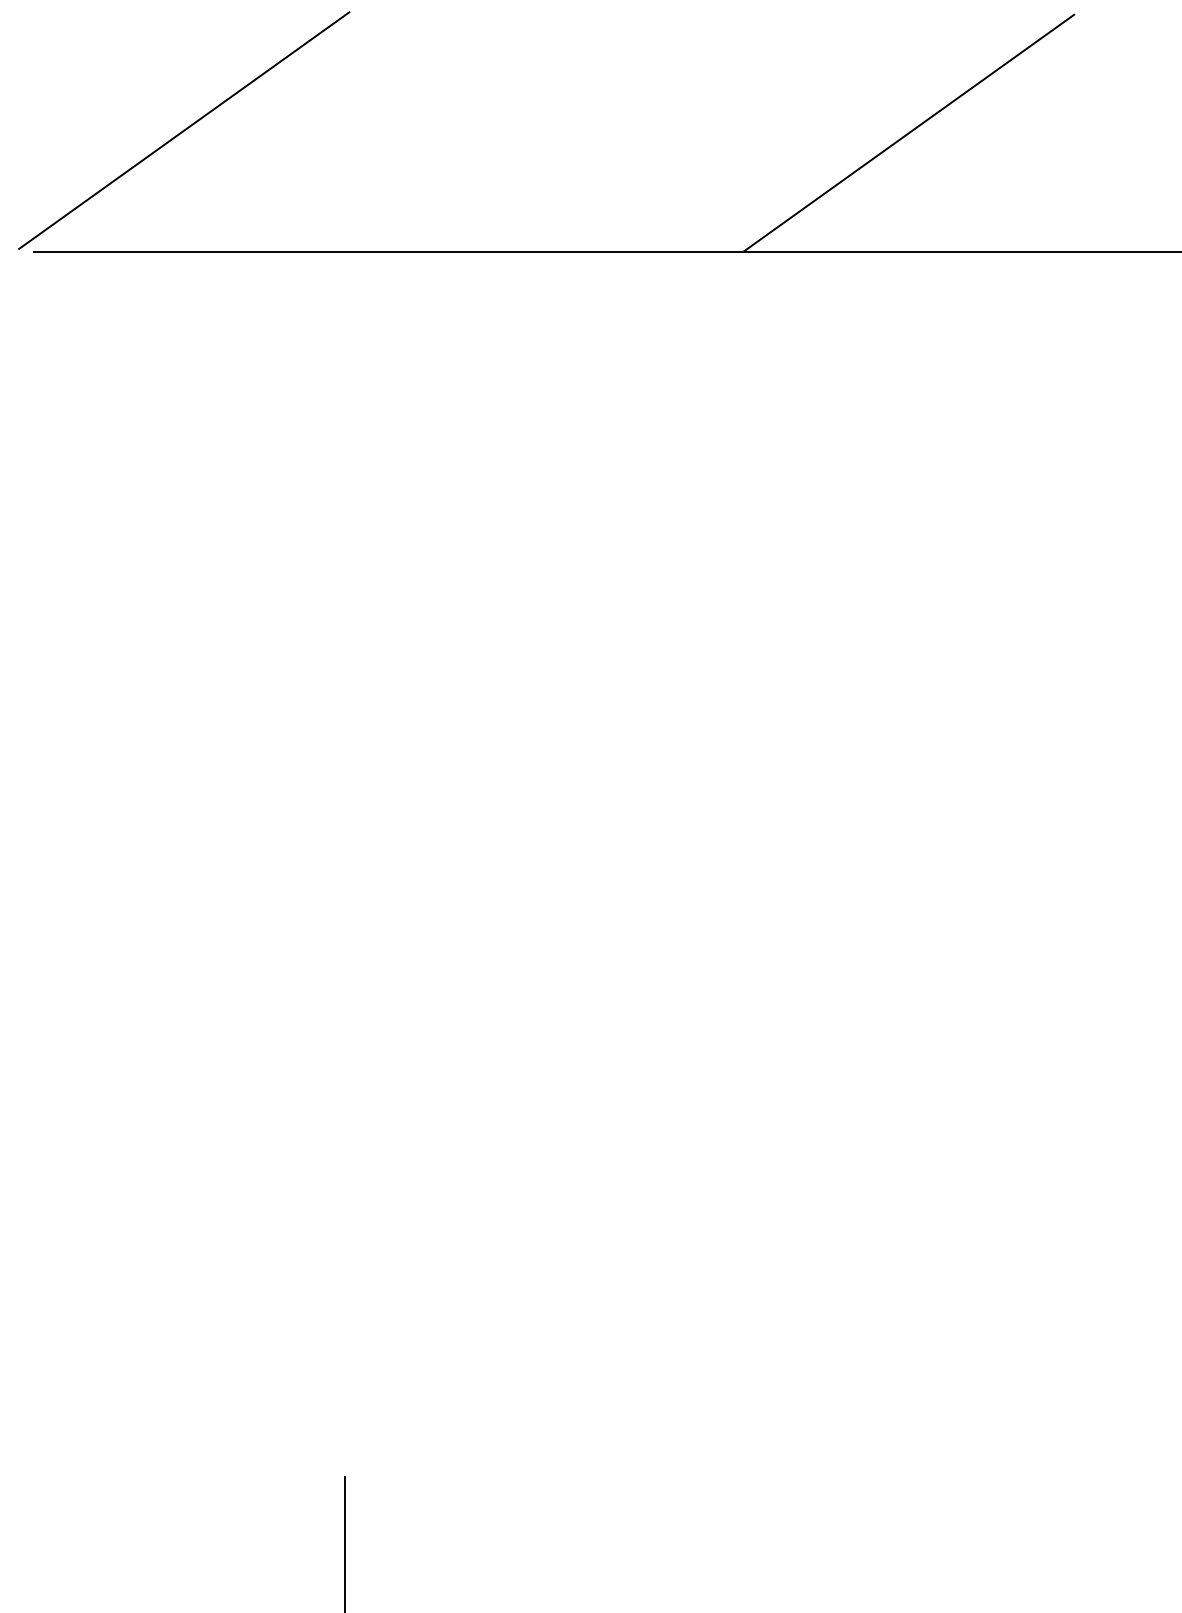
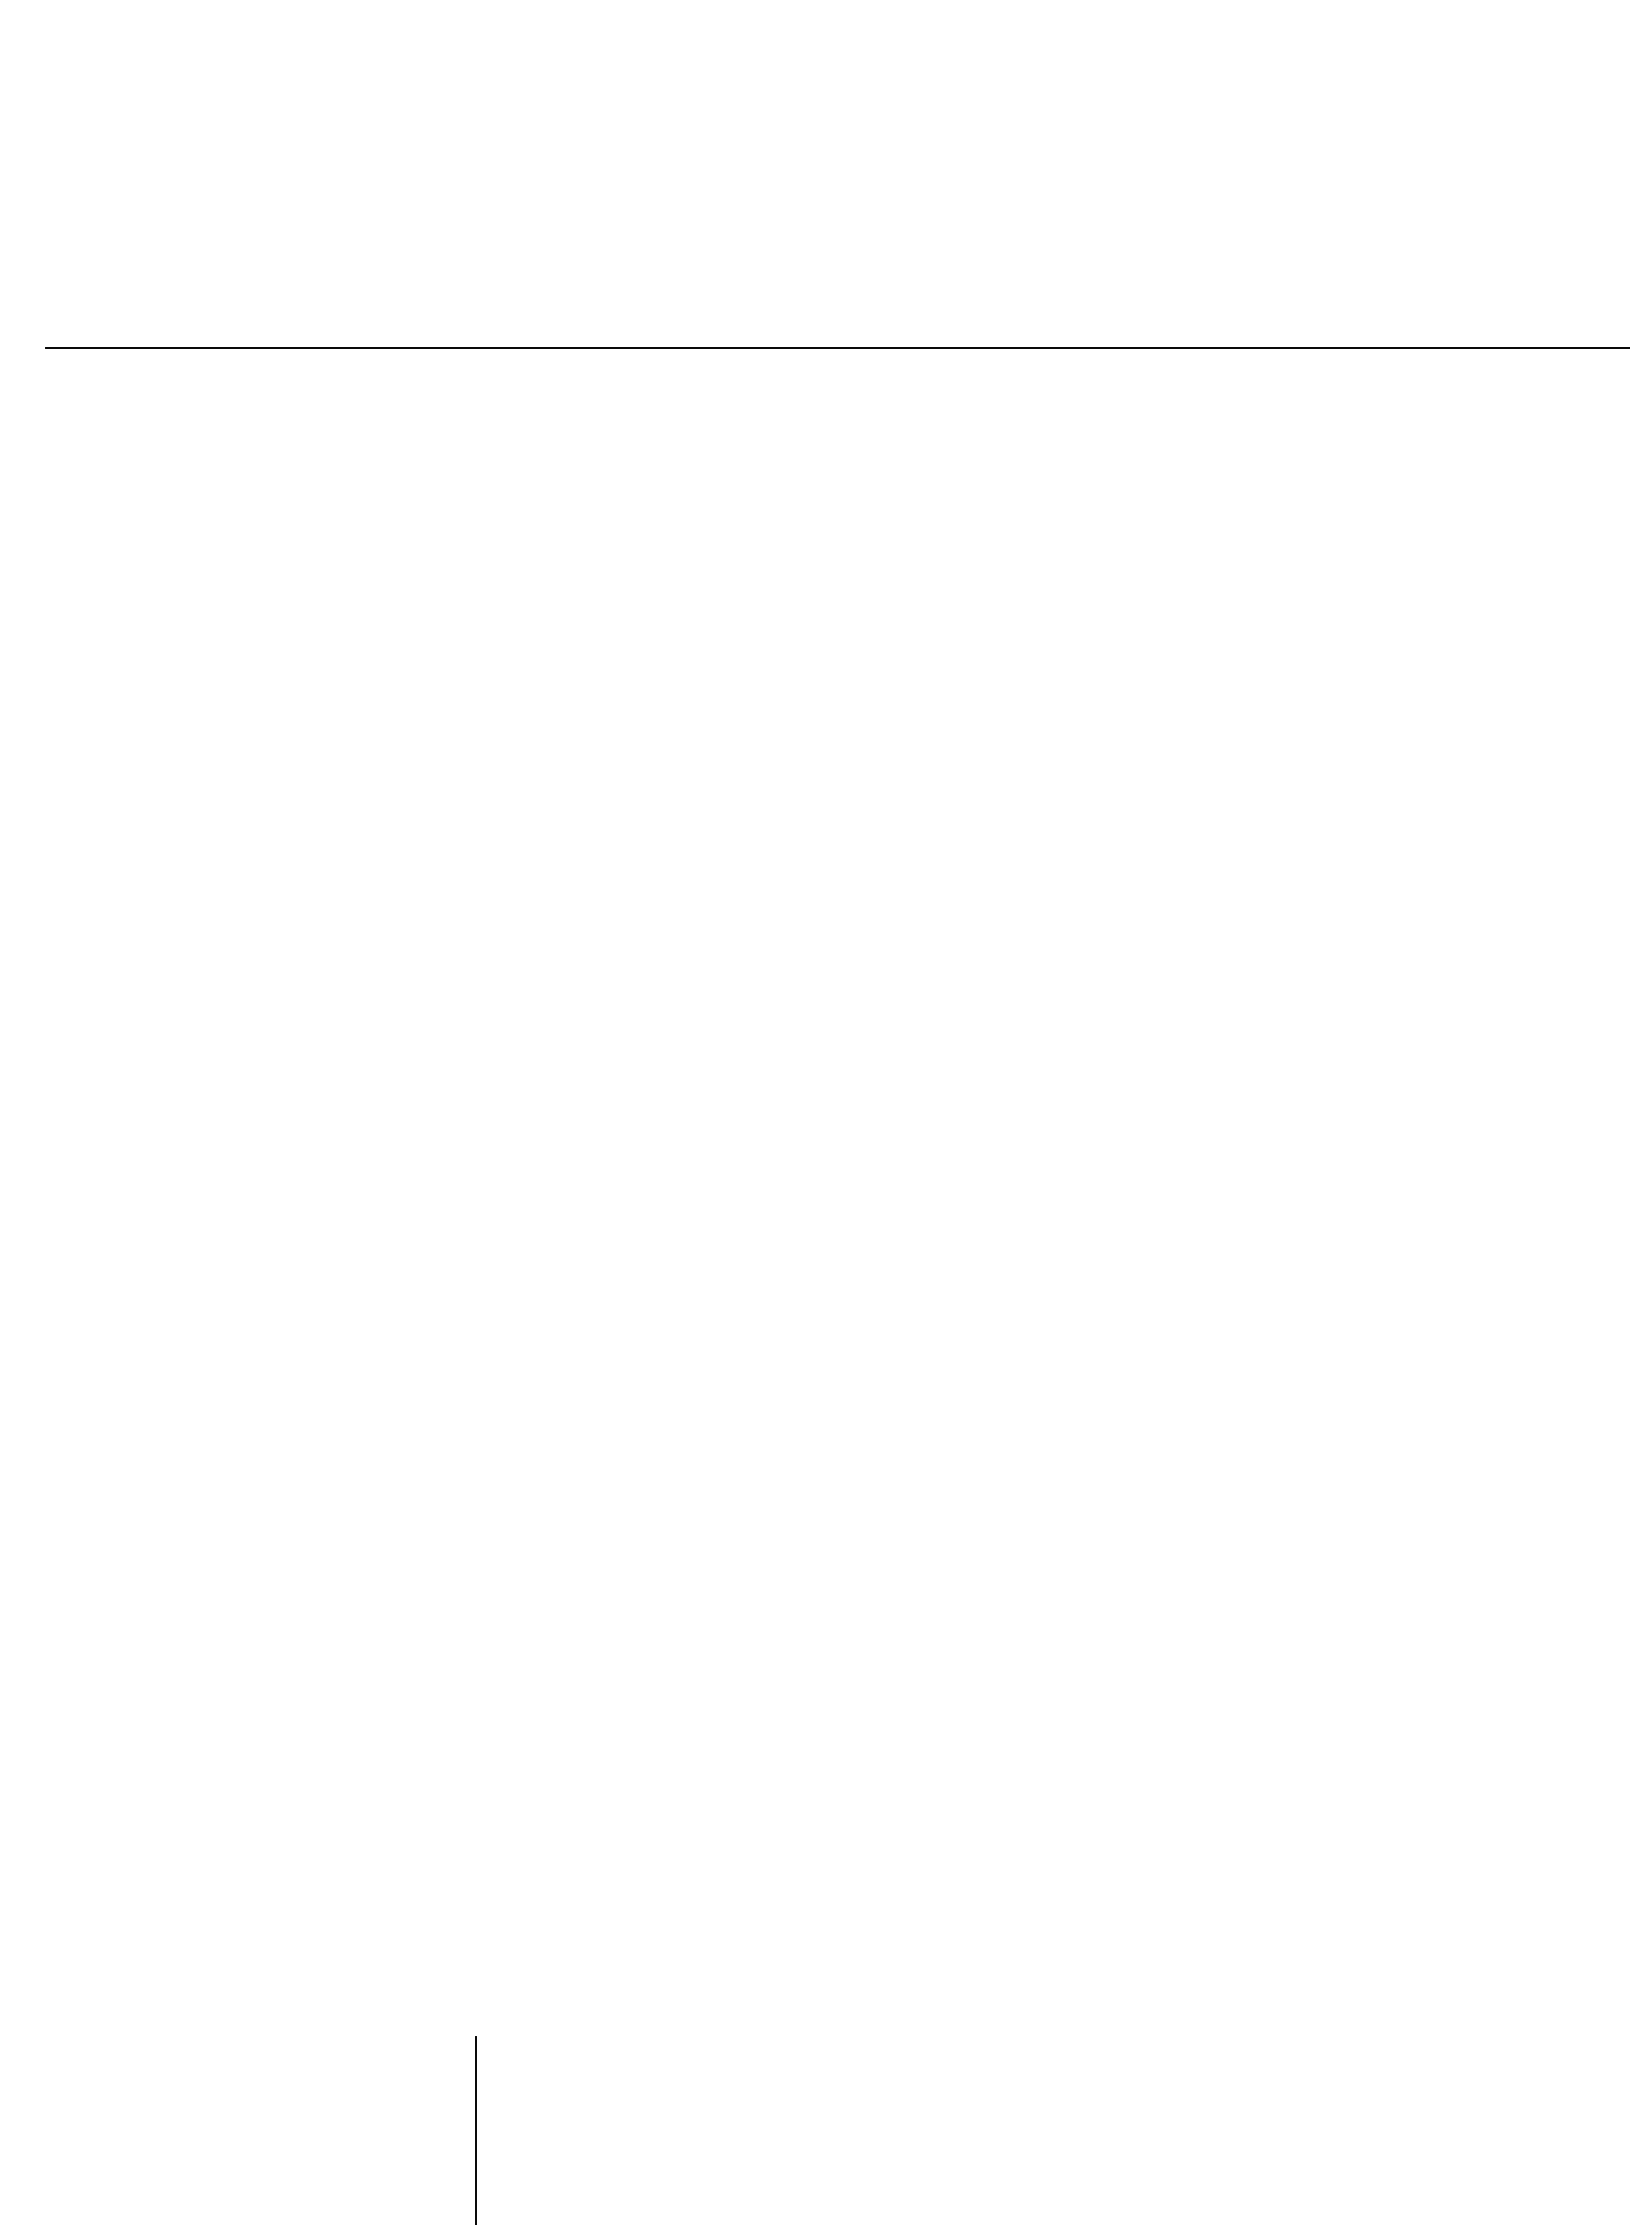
line: (183, 130) -> (253, 179), removed
line: (908, 133) -> (1253, 183), removed

